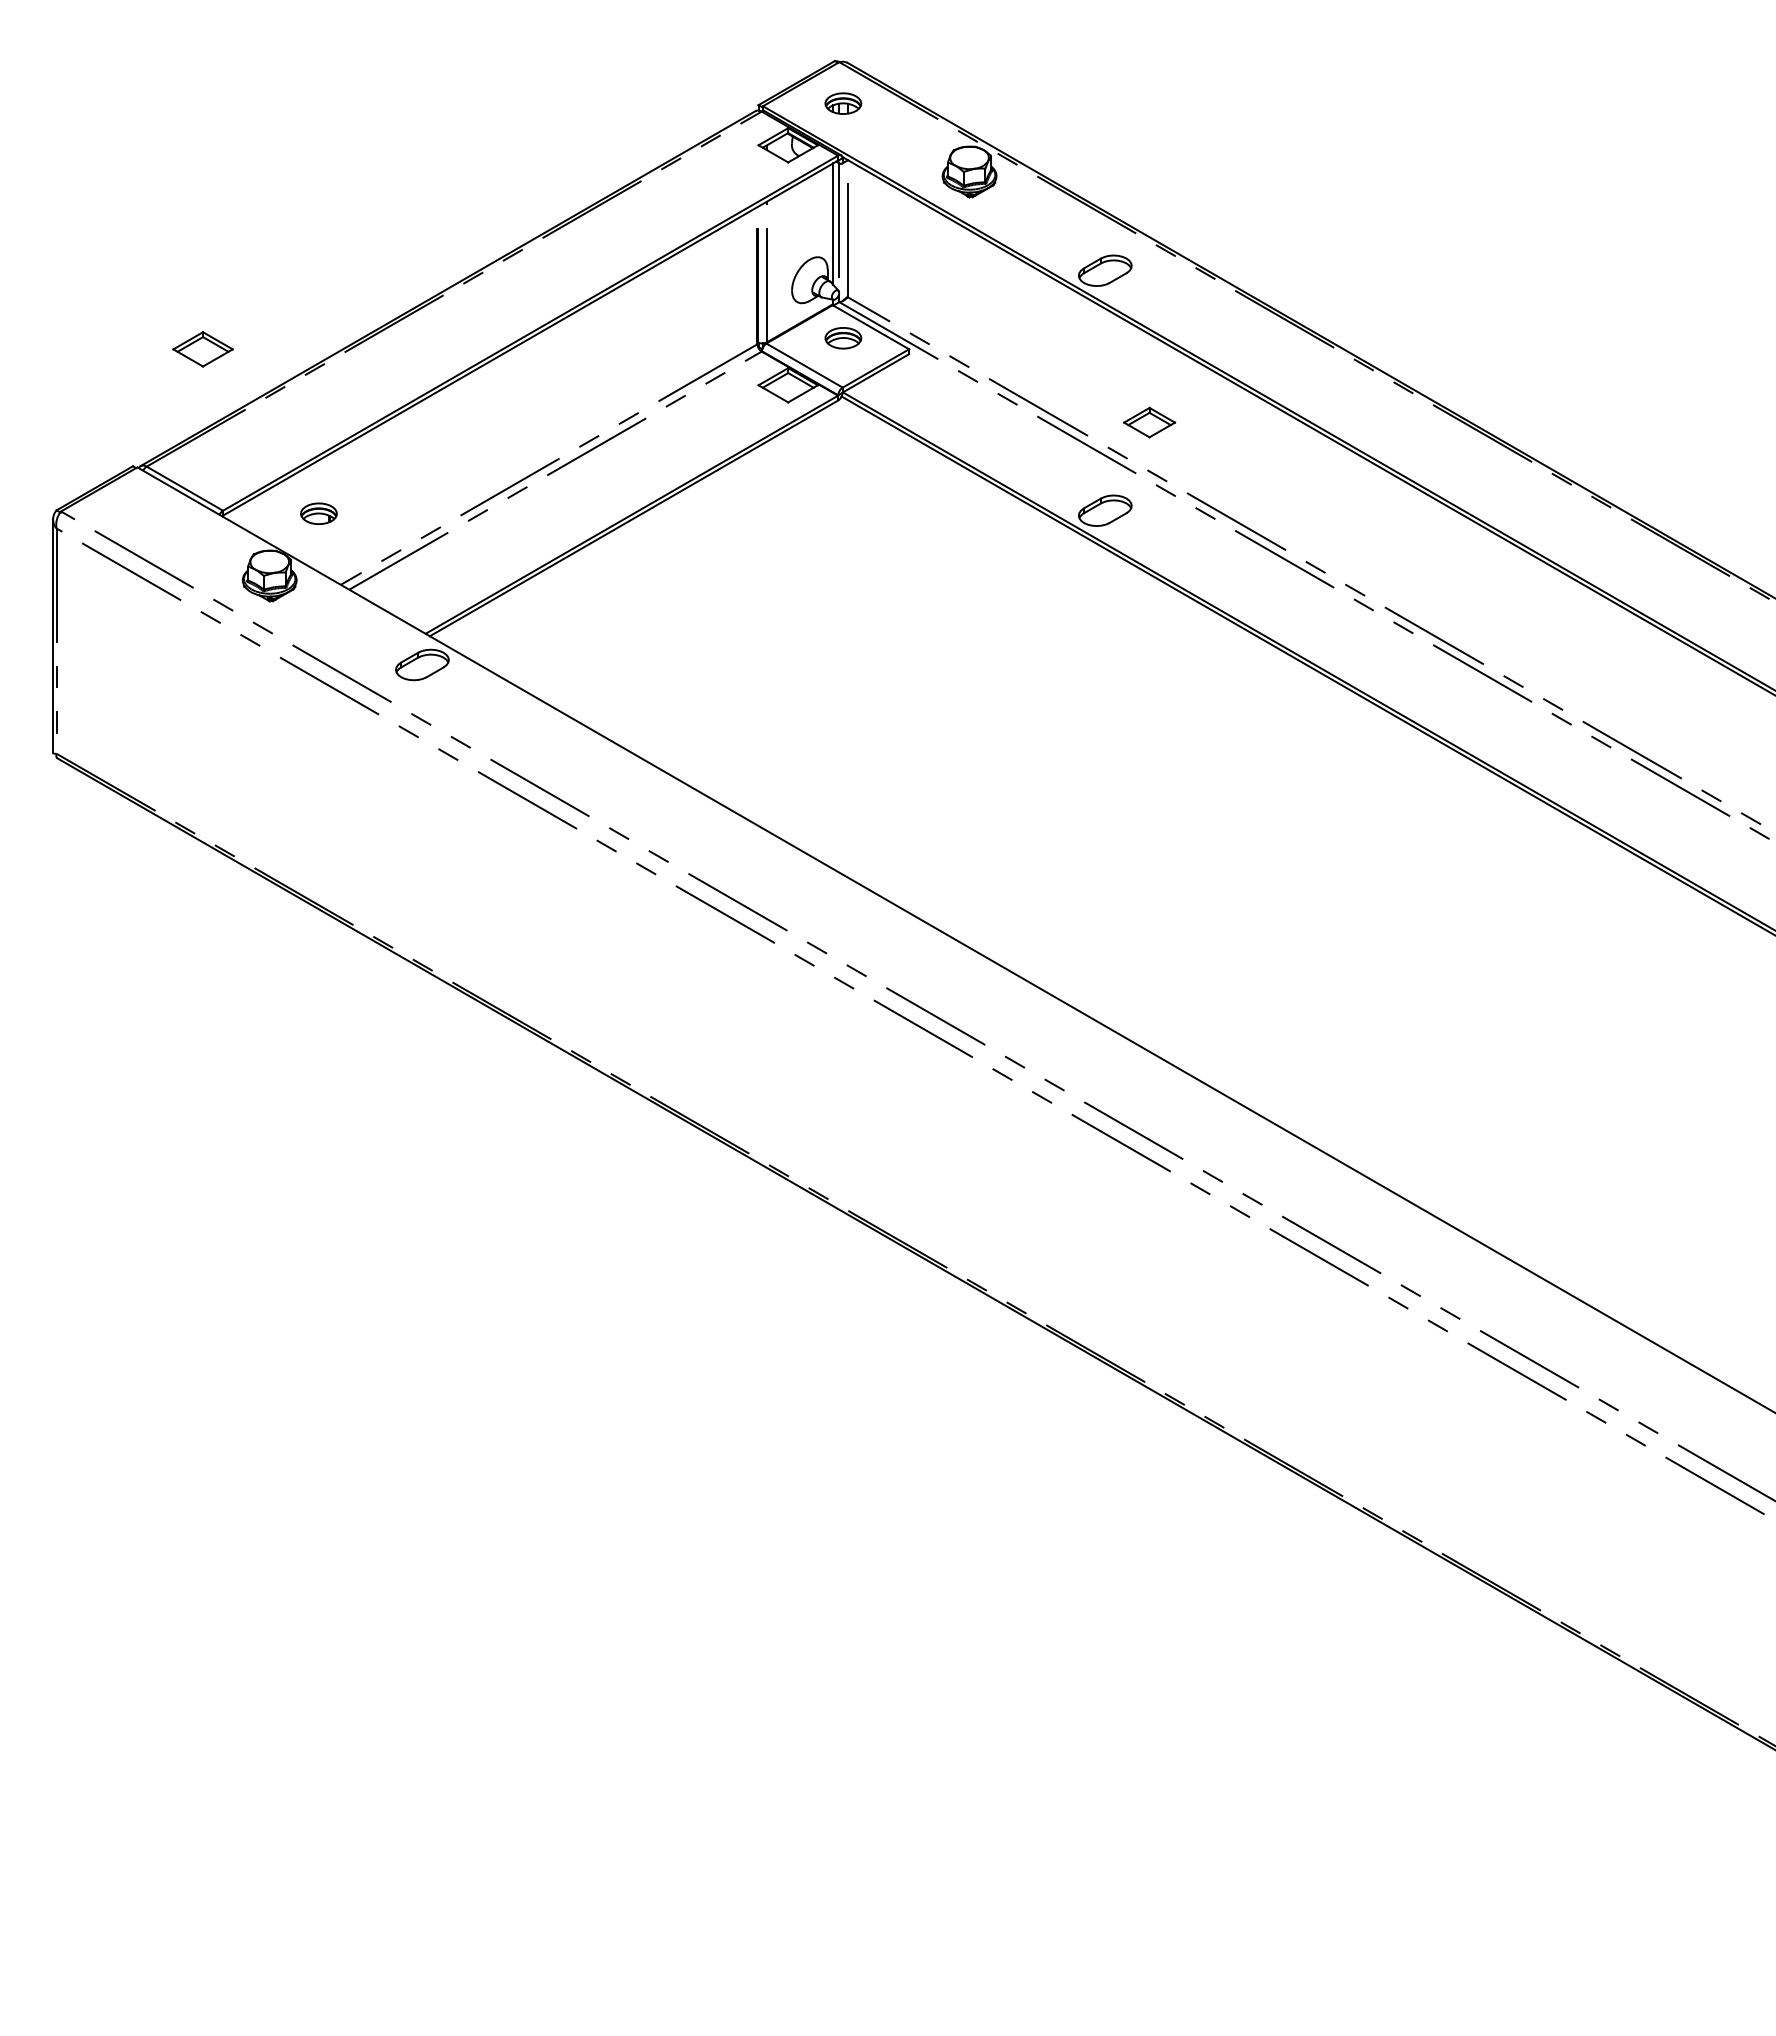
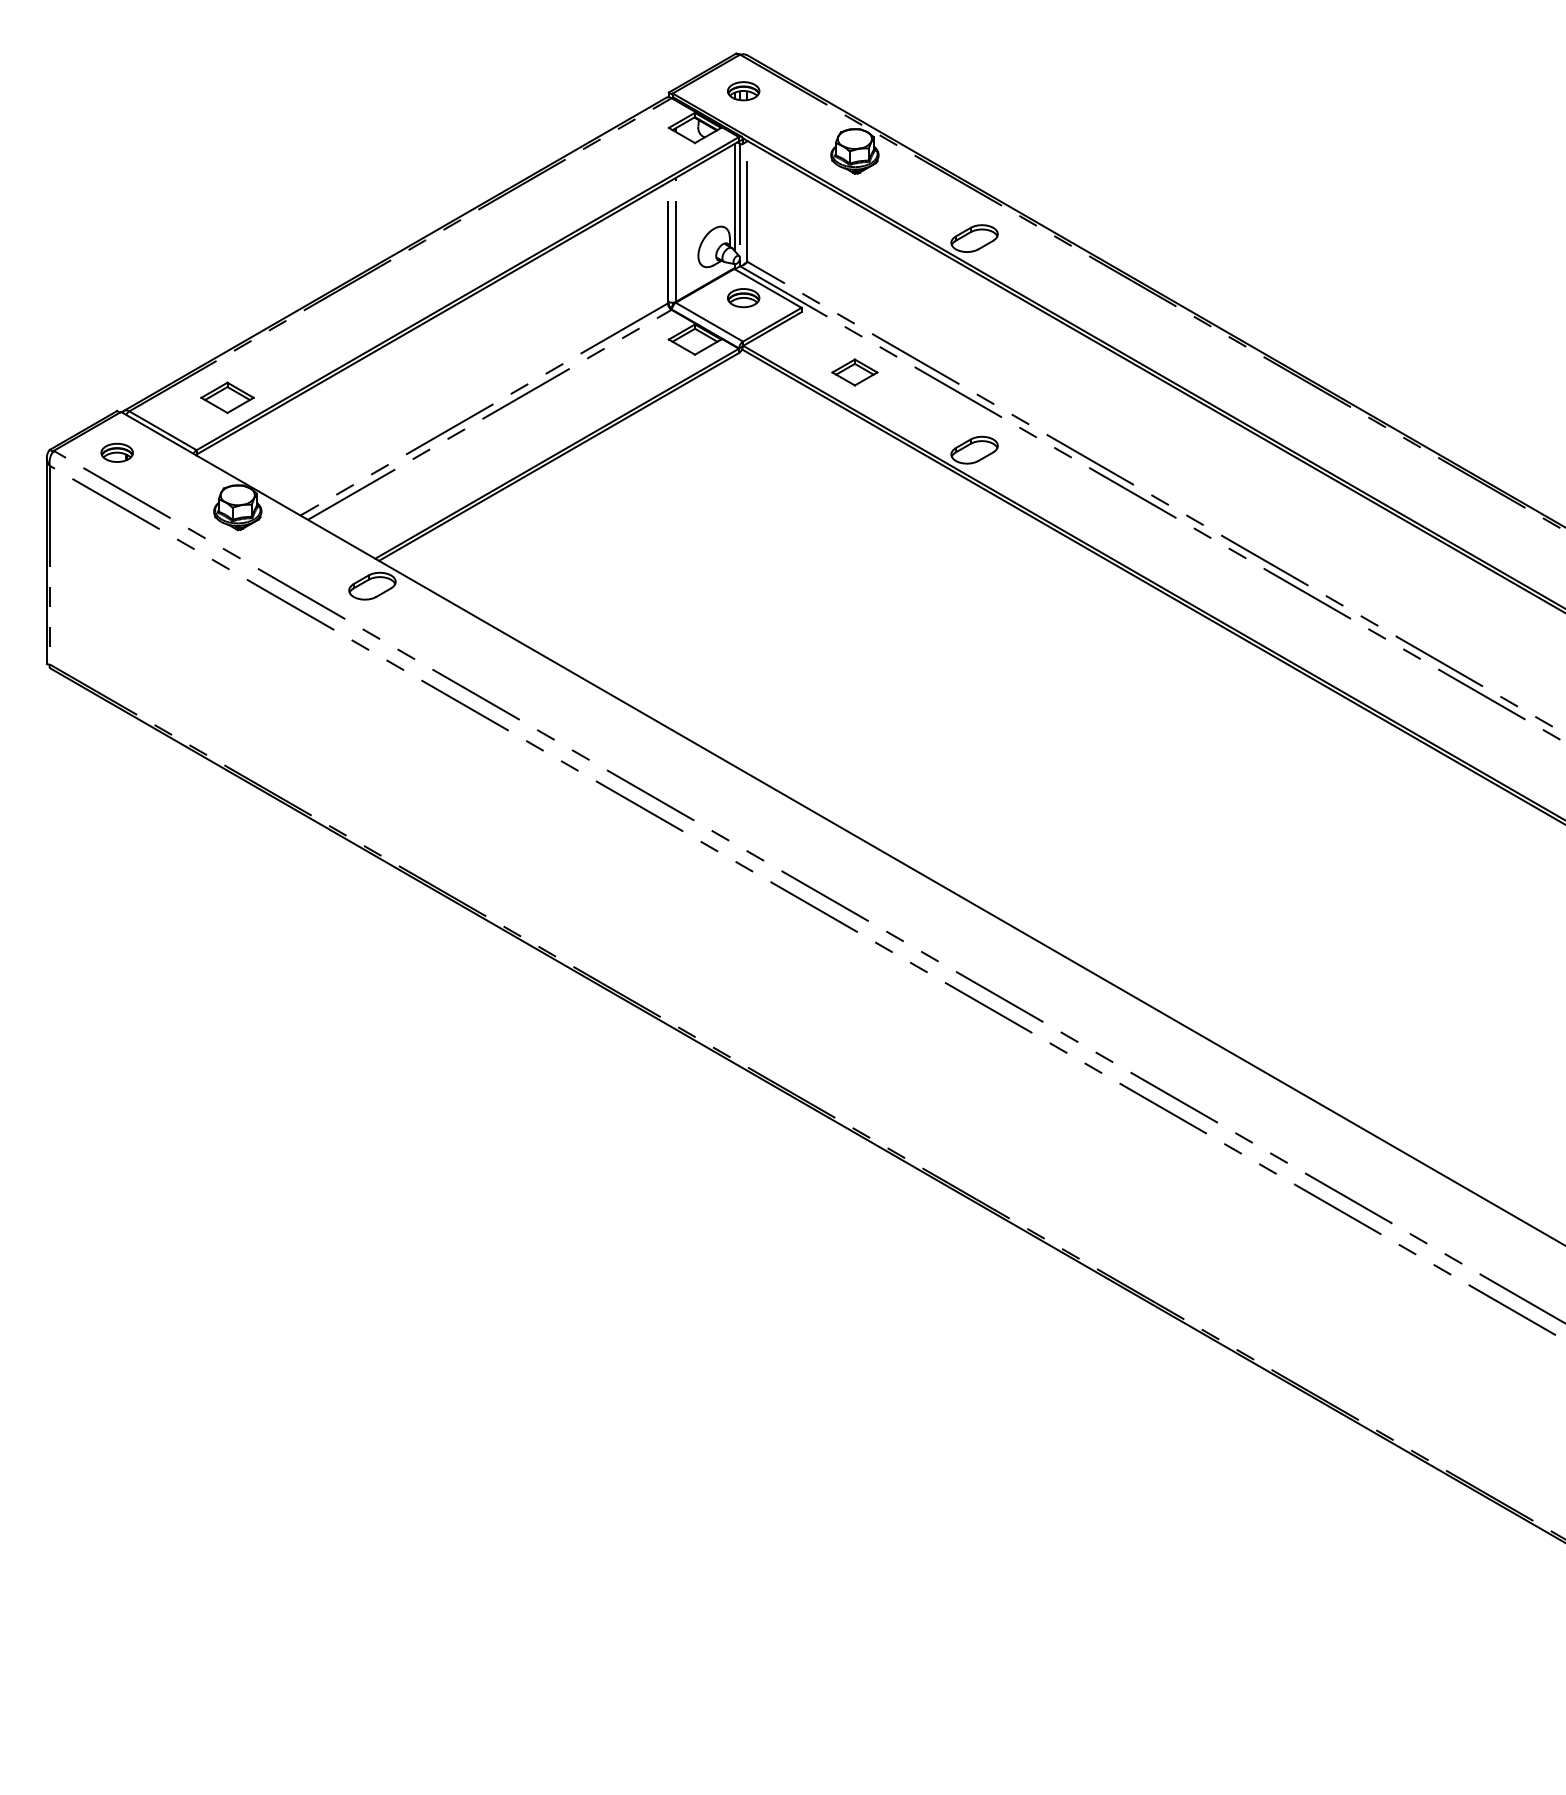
part: (202, 349) -> (227, 397), moved
part: (1149, 422) -> (854, 372), moved
part: (318, 513) -> (116, 452), moved

